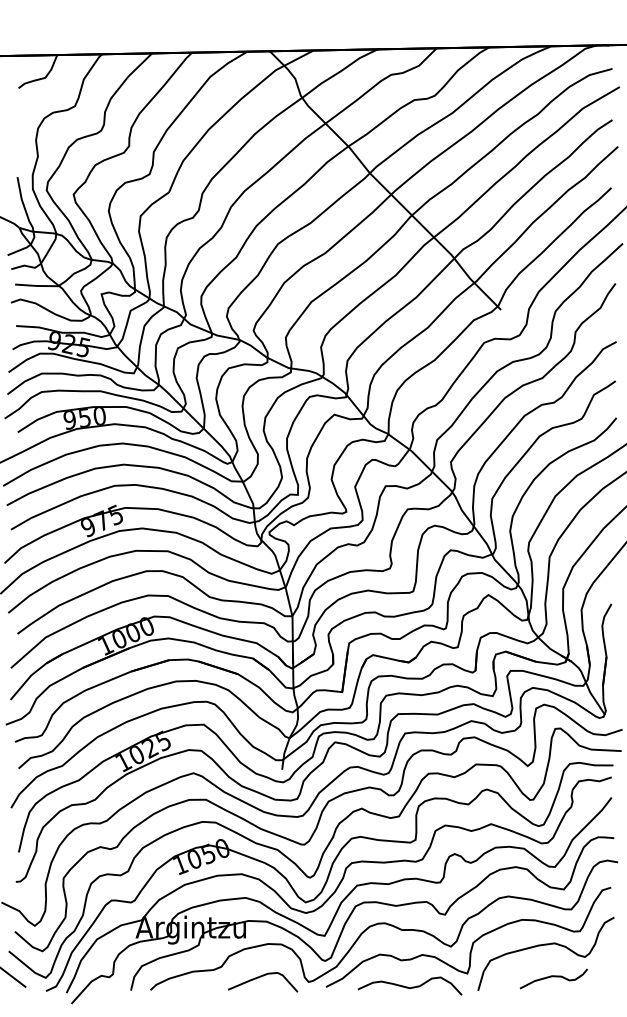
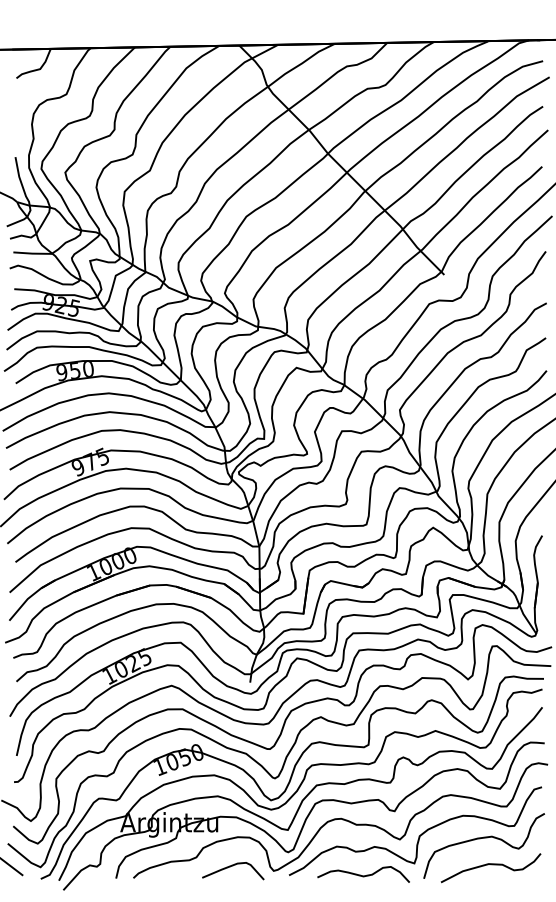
part: (553, 978) -> (490, 867), size x1.67

